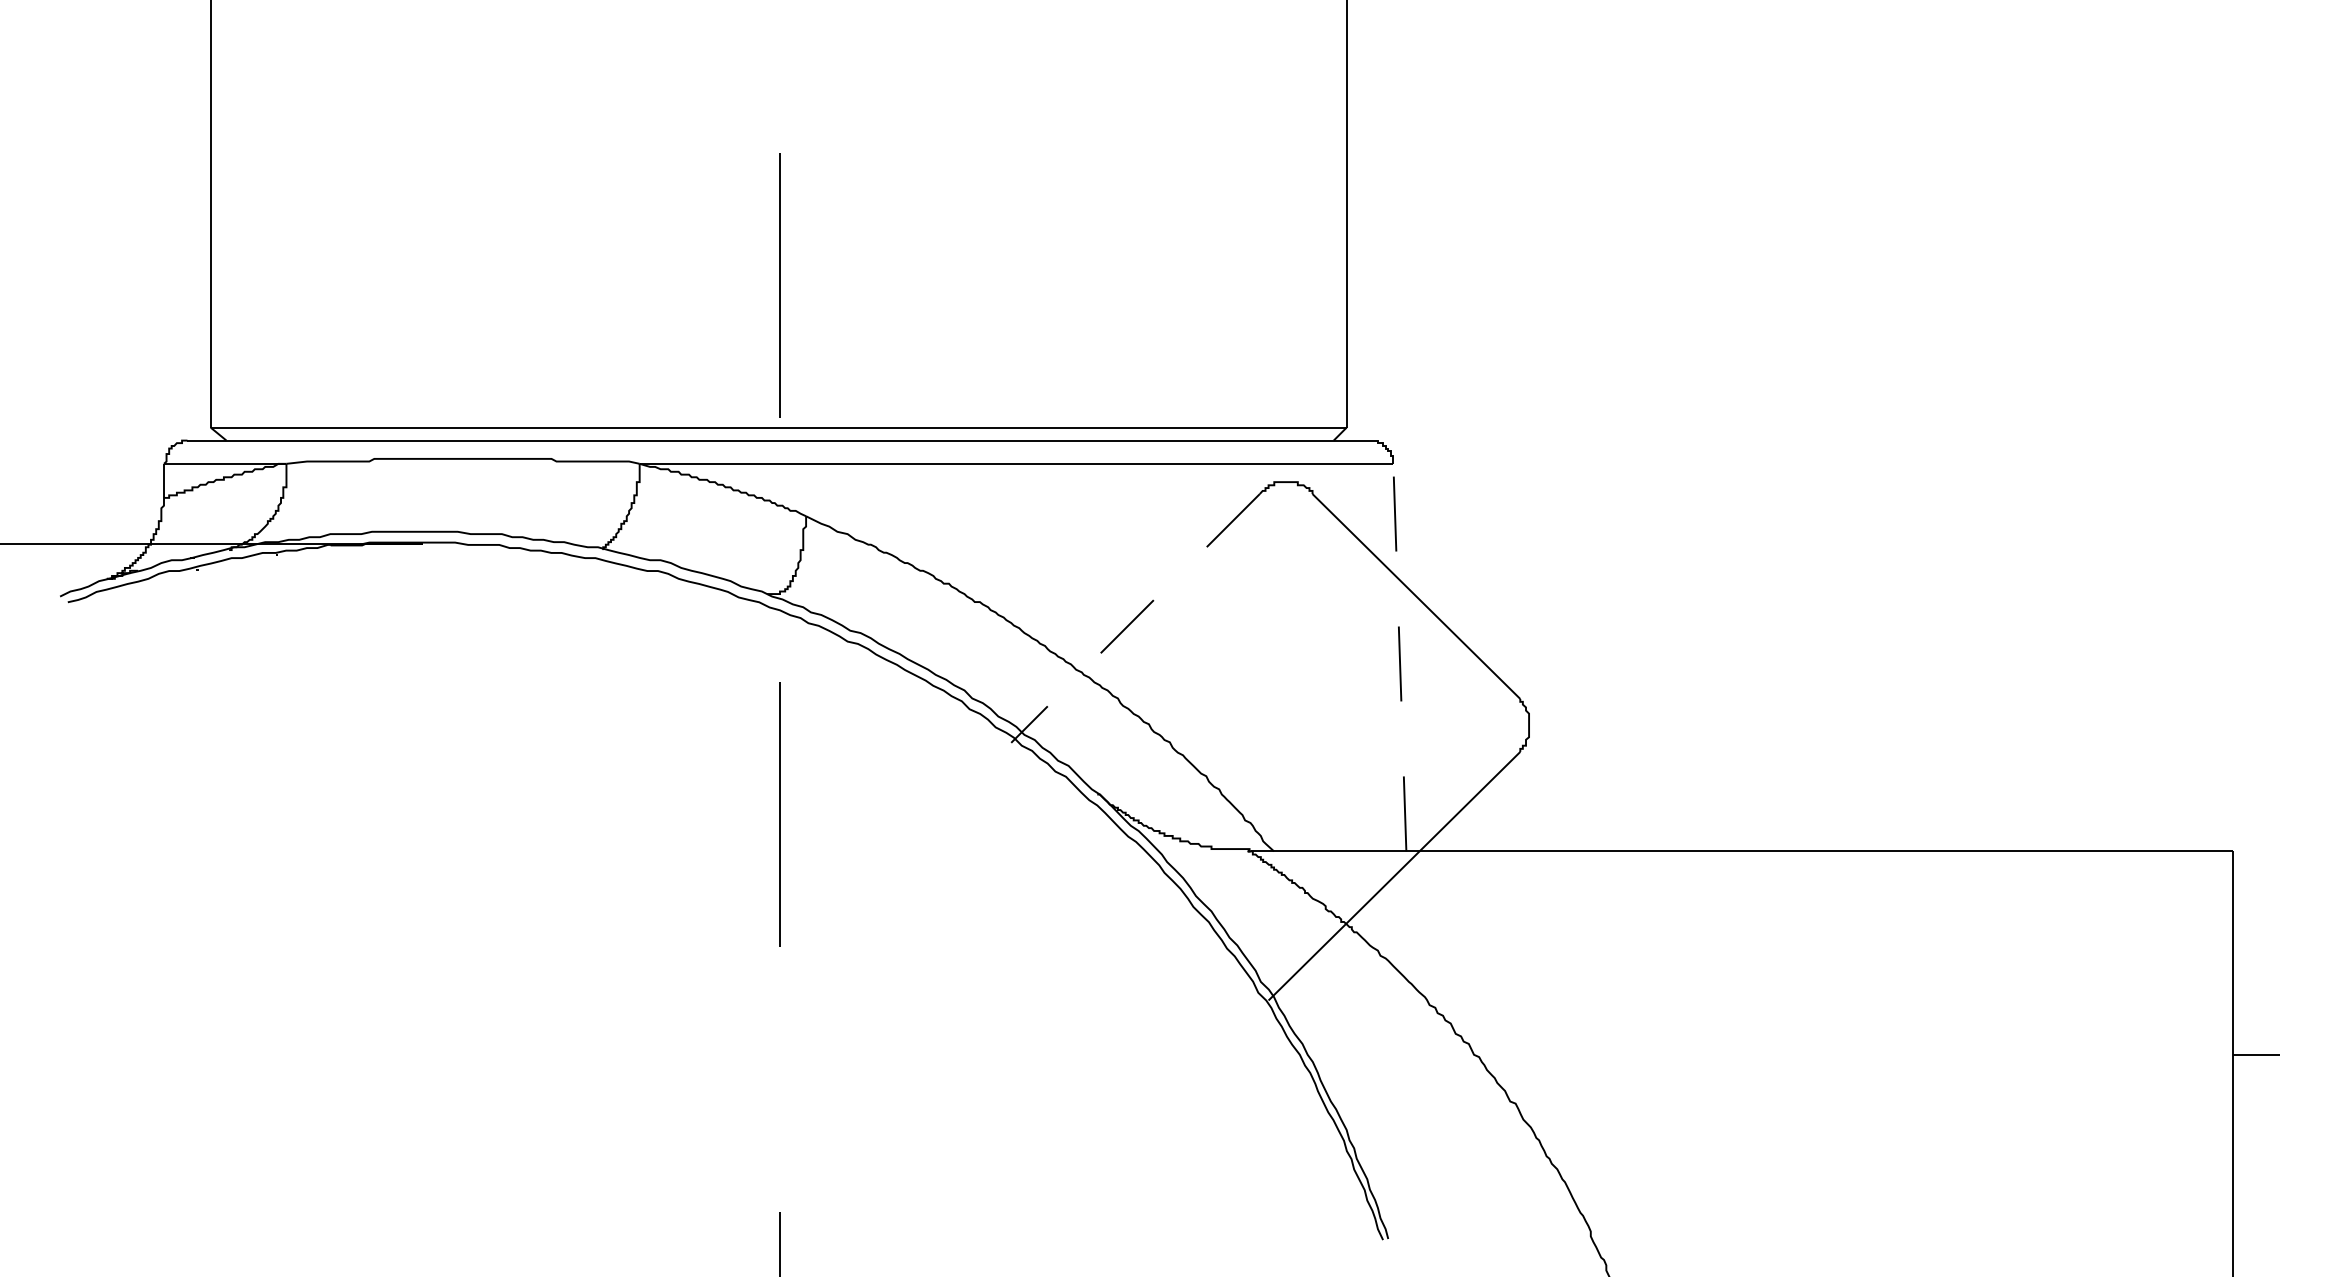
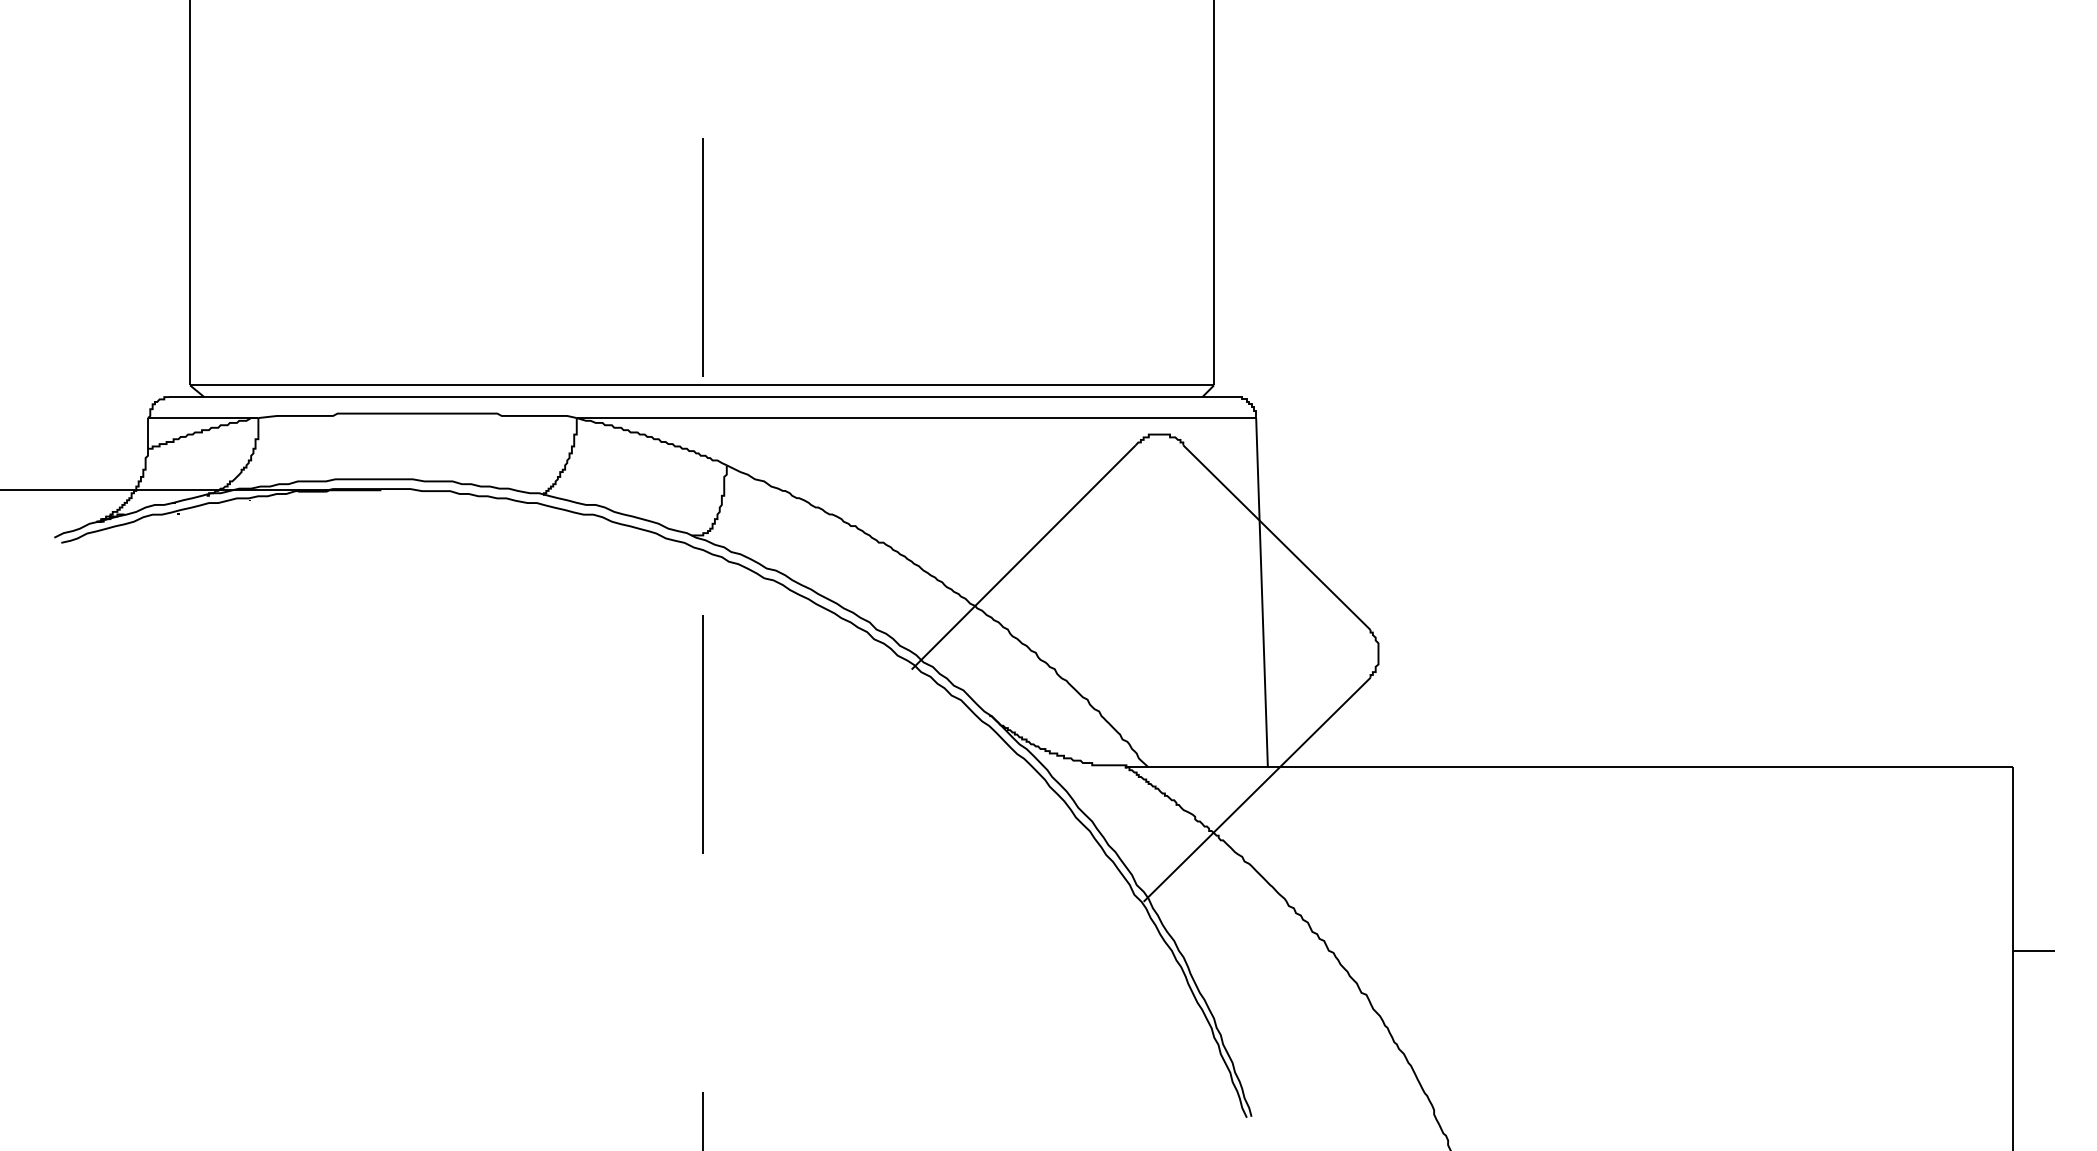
line: (1135, 618) -> (1023, 557), dashed -> solid
line: (1399, 657) -> (1261, 592), dashed -> solid

